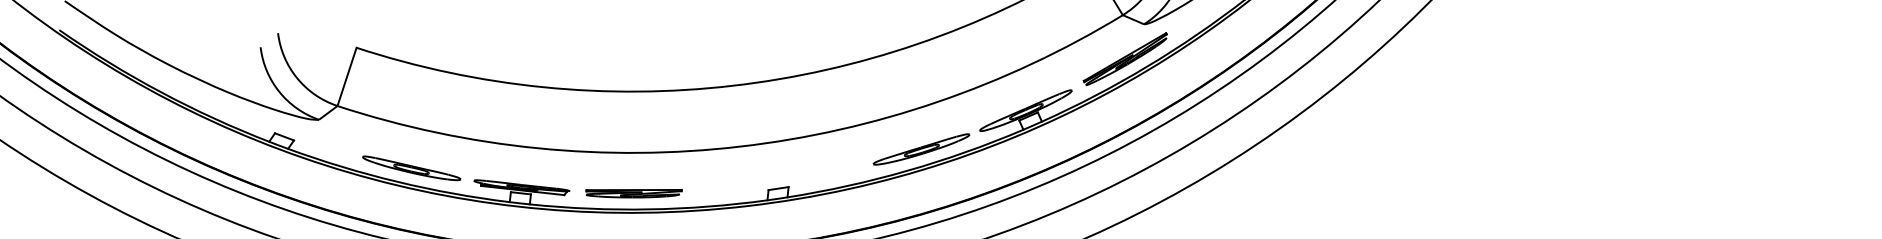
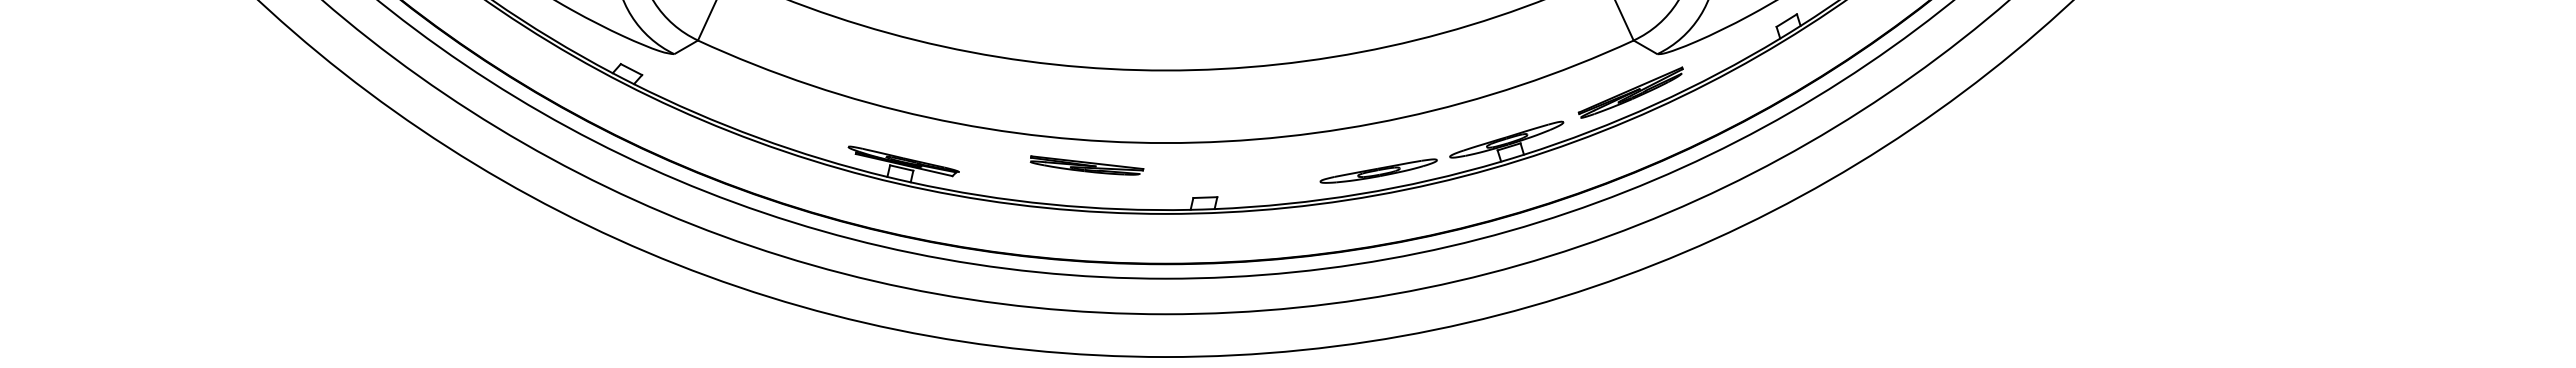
part: (411, 168) -> (776, 123), removed
part: (633, 192) -> (1086, 165), moved

